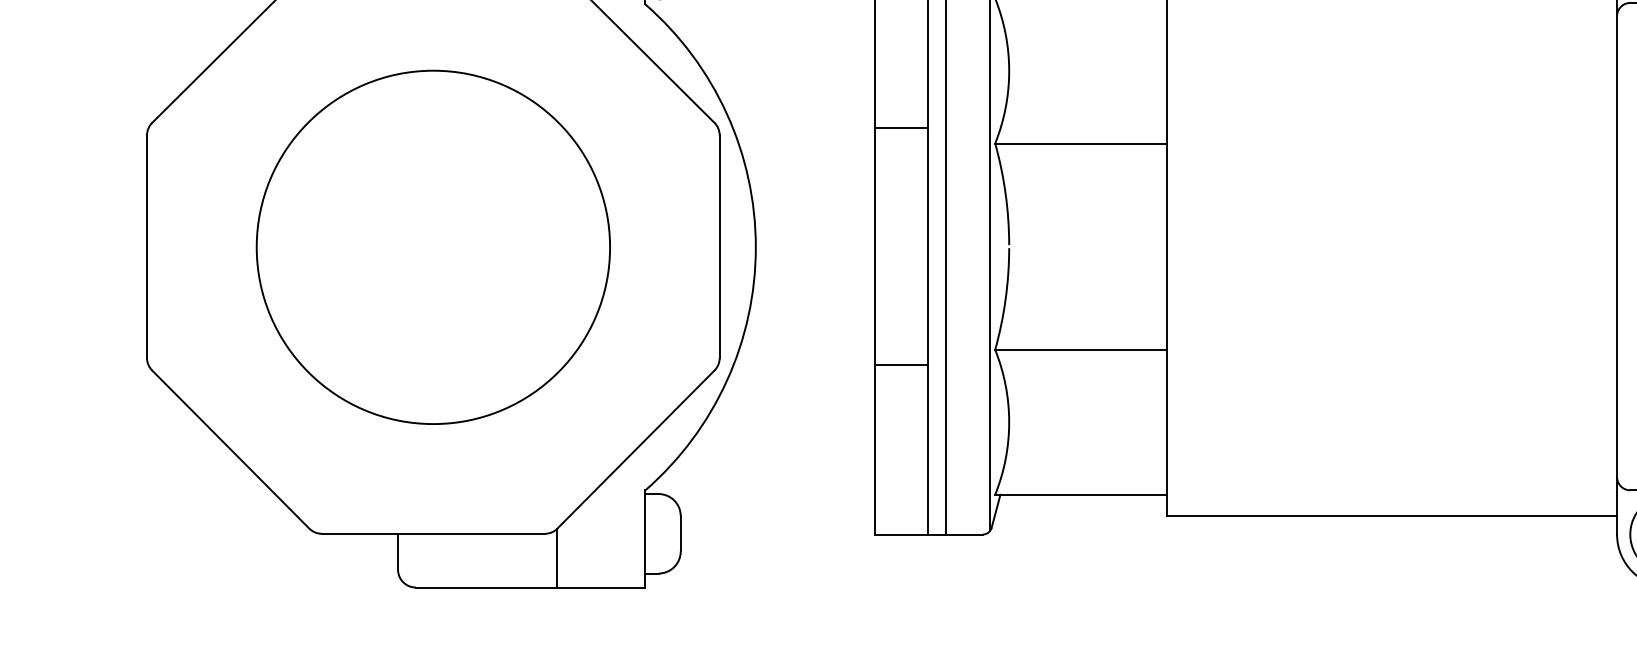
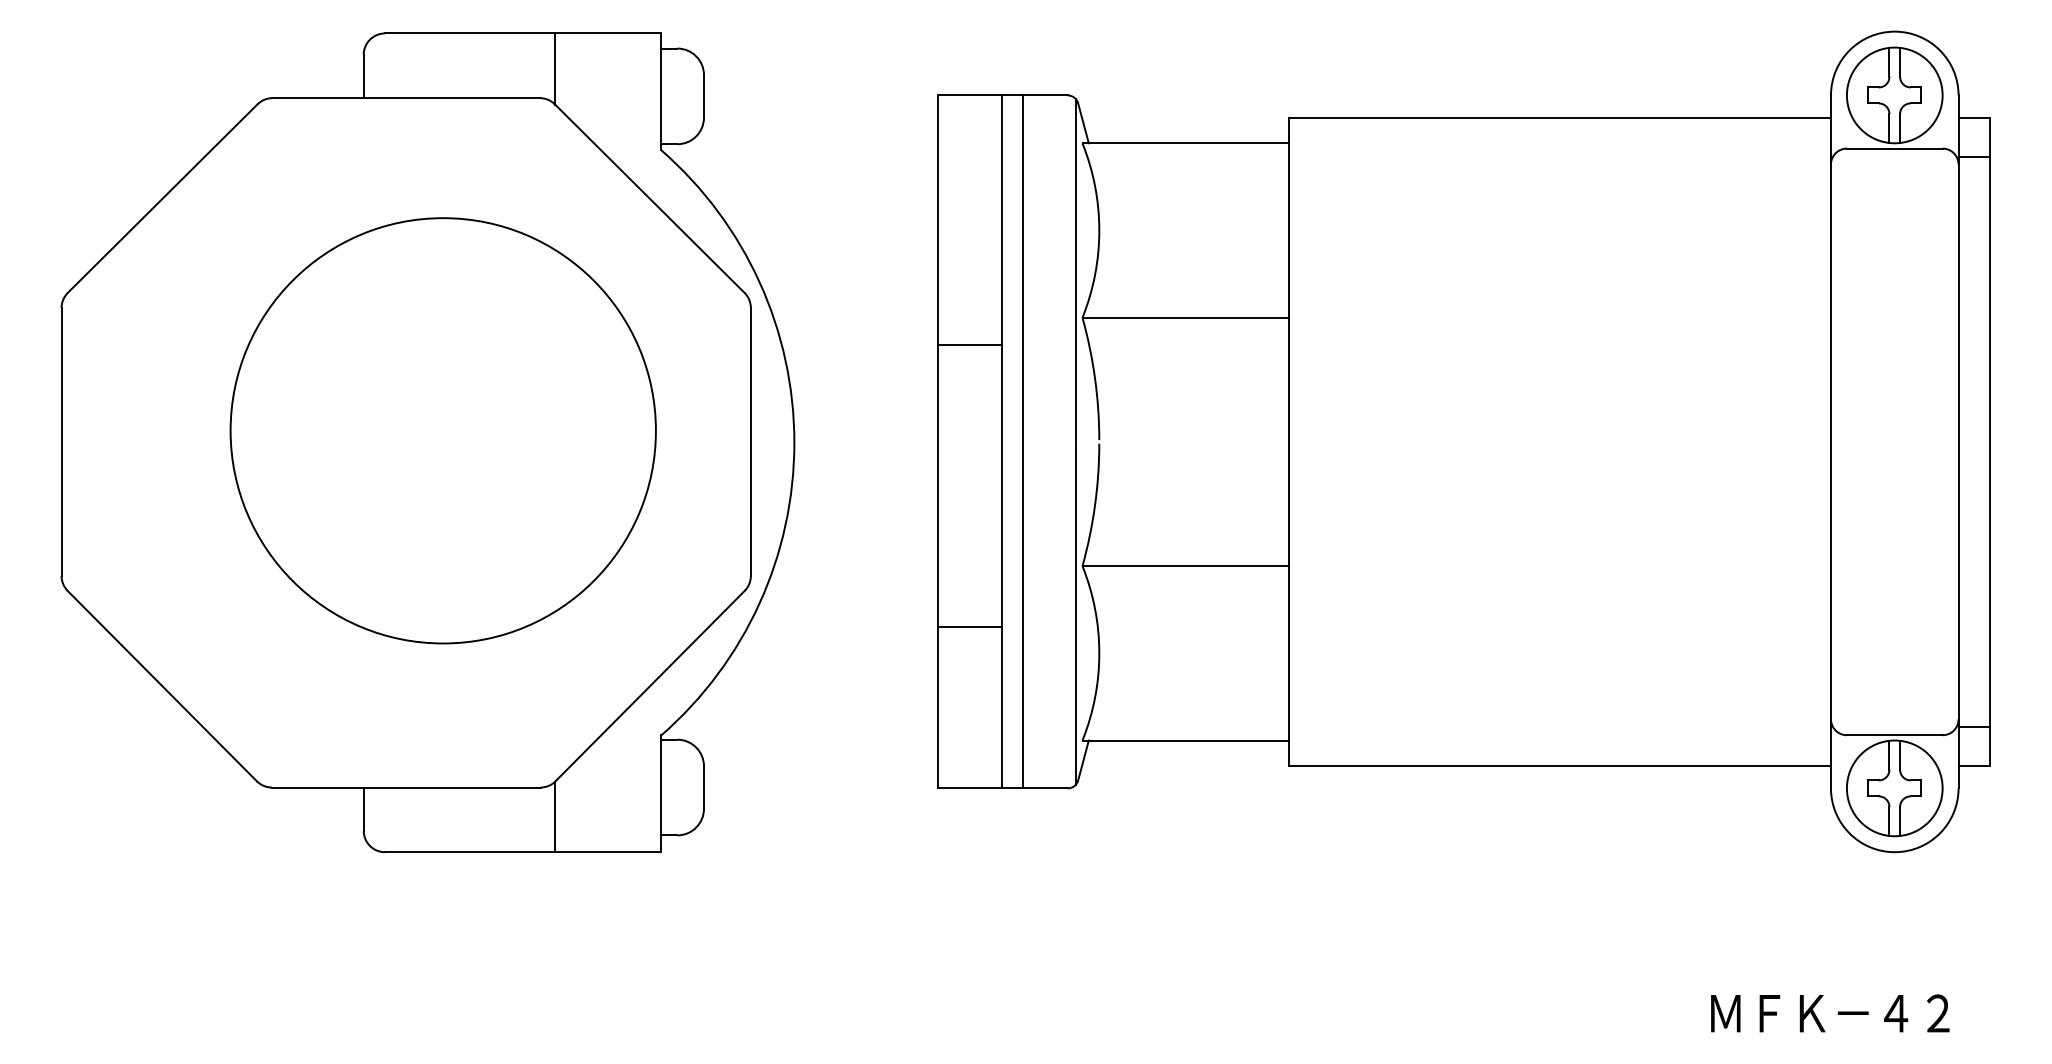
line: (901, 128) -> (969, 345), moved
circle: (432, 247) -> (442, 430), moved
line: (901, 365) -> (969, 626), moved

